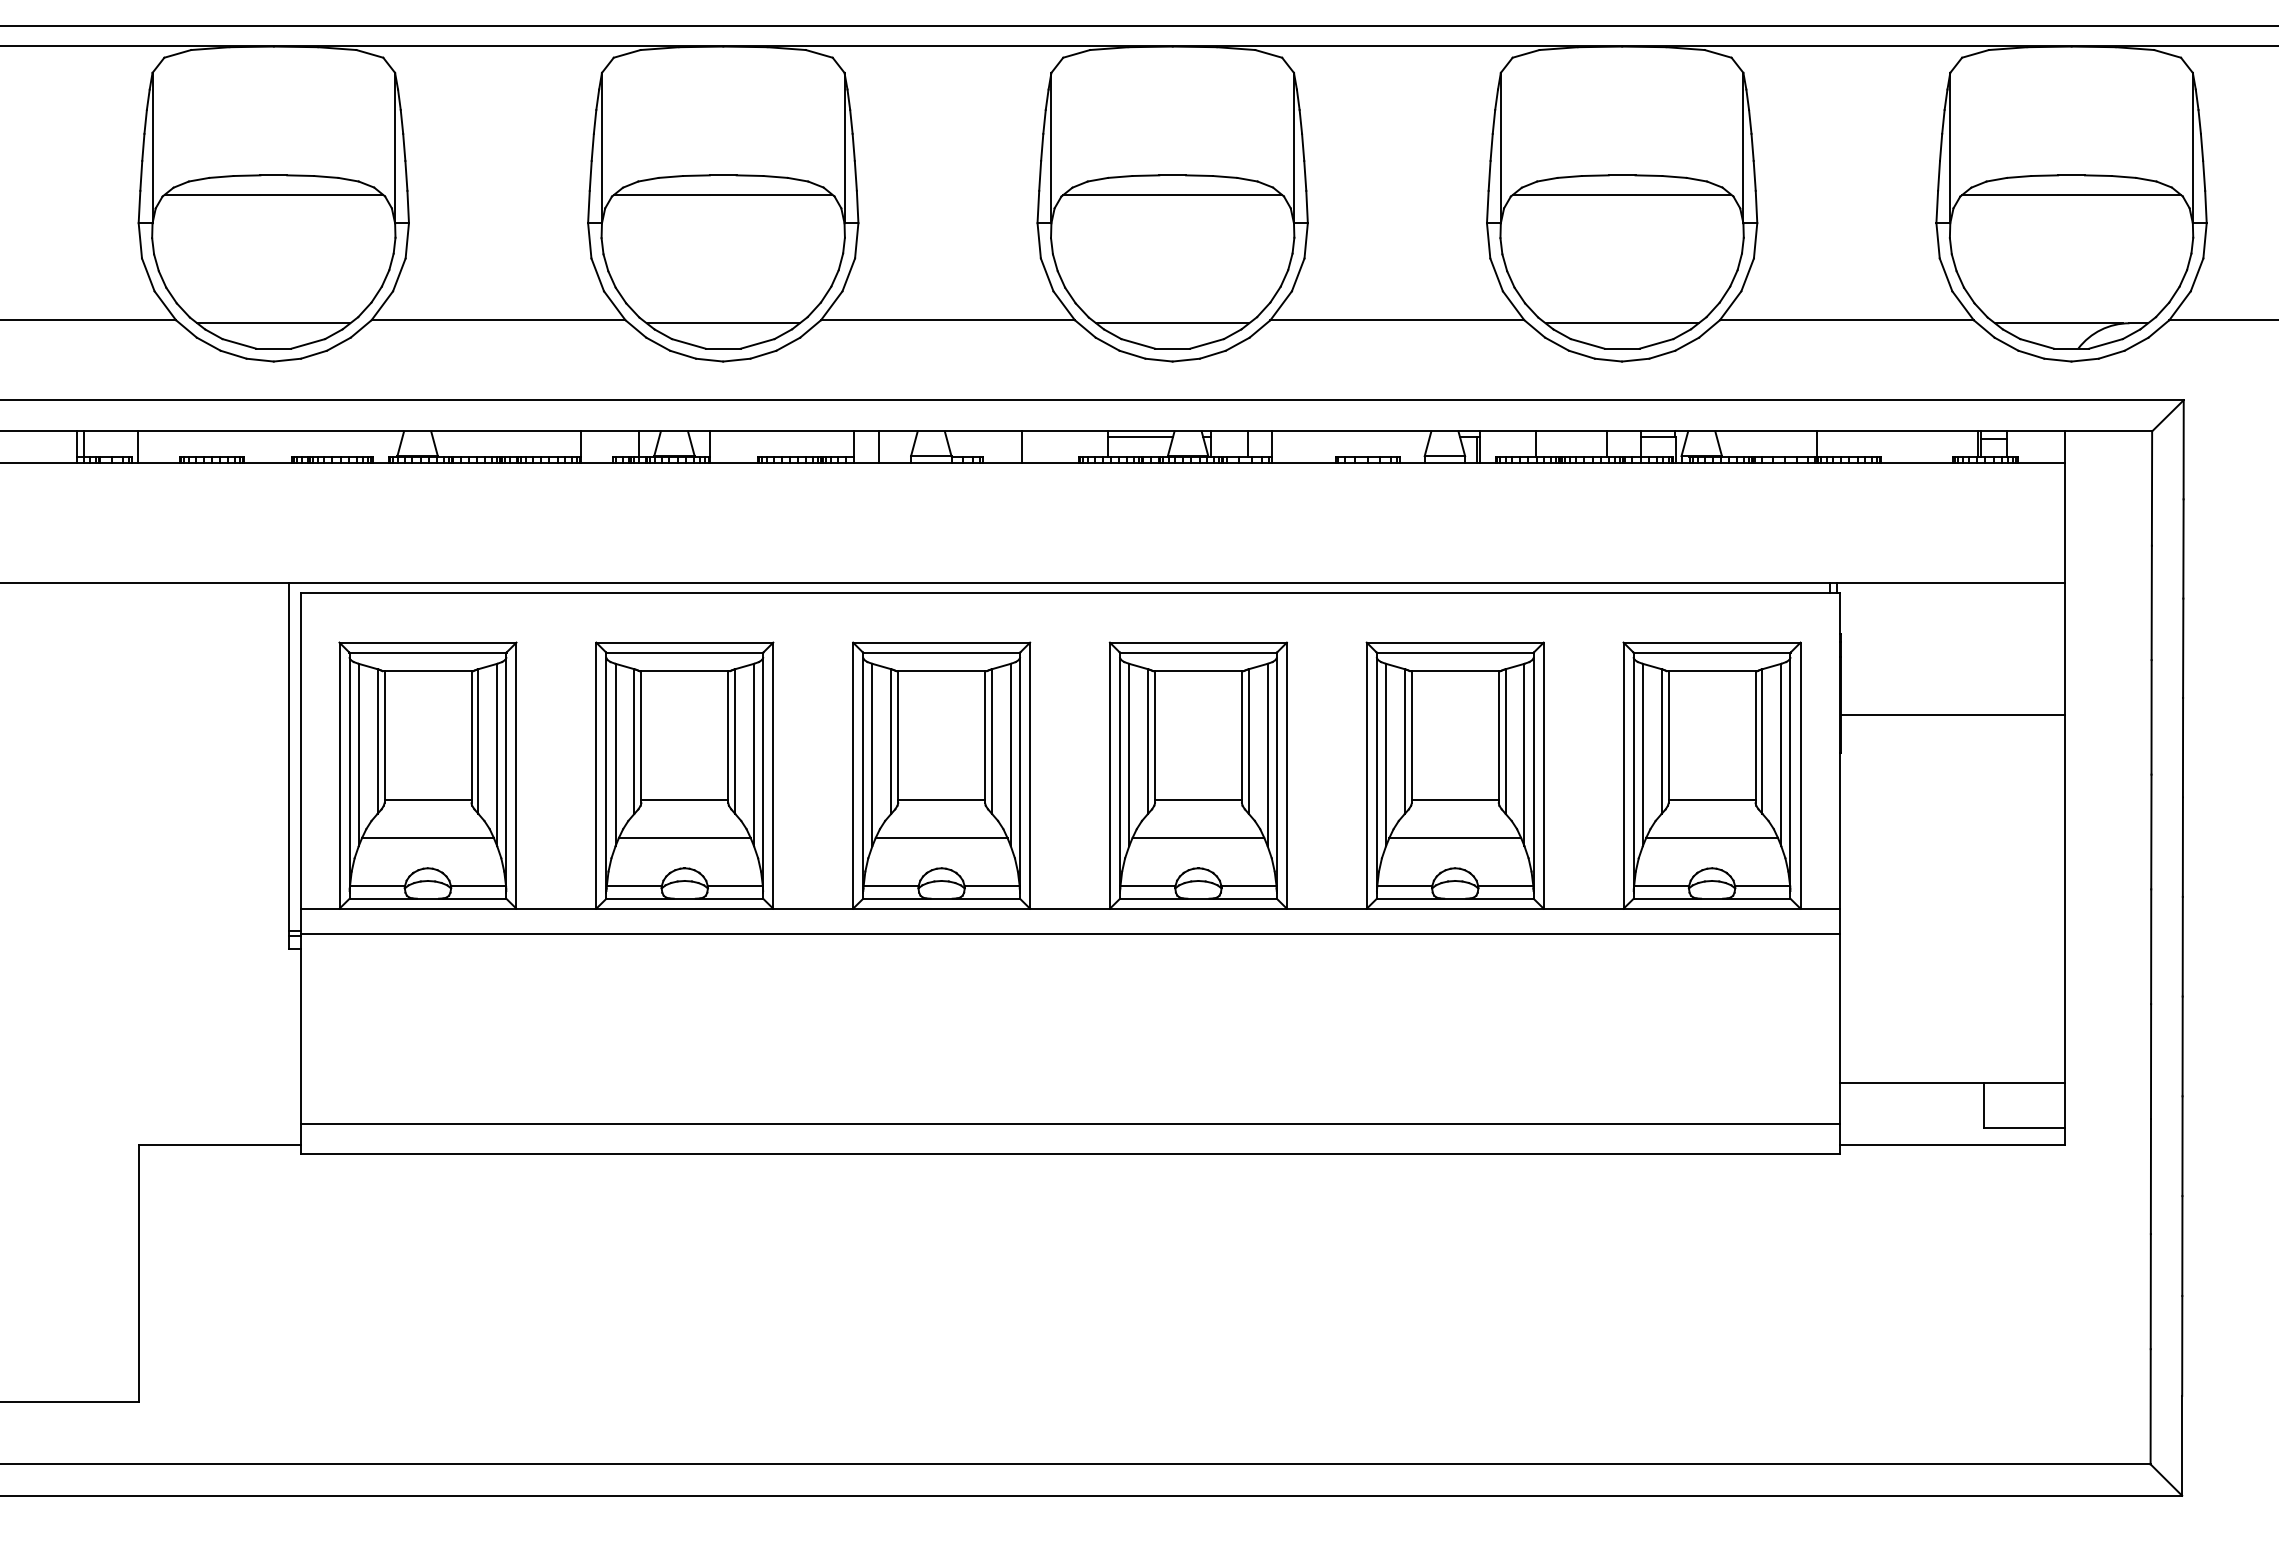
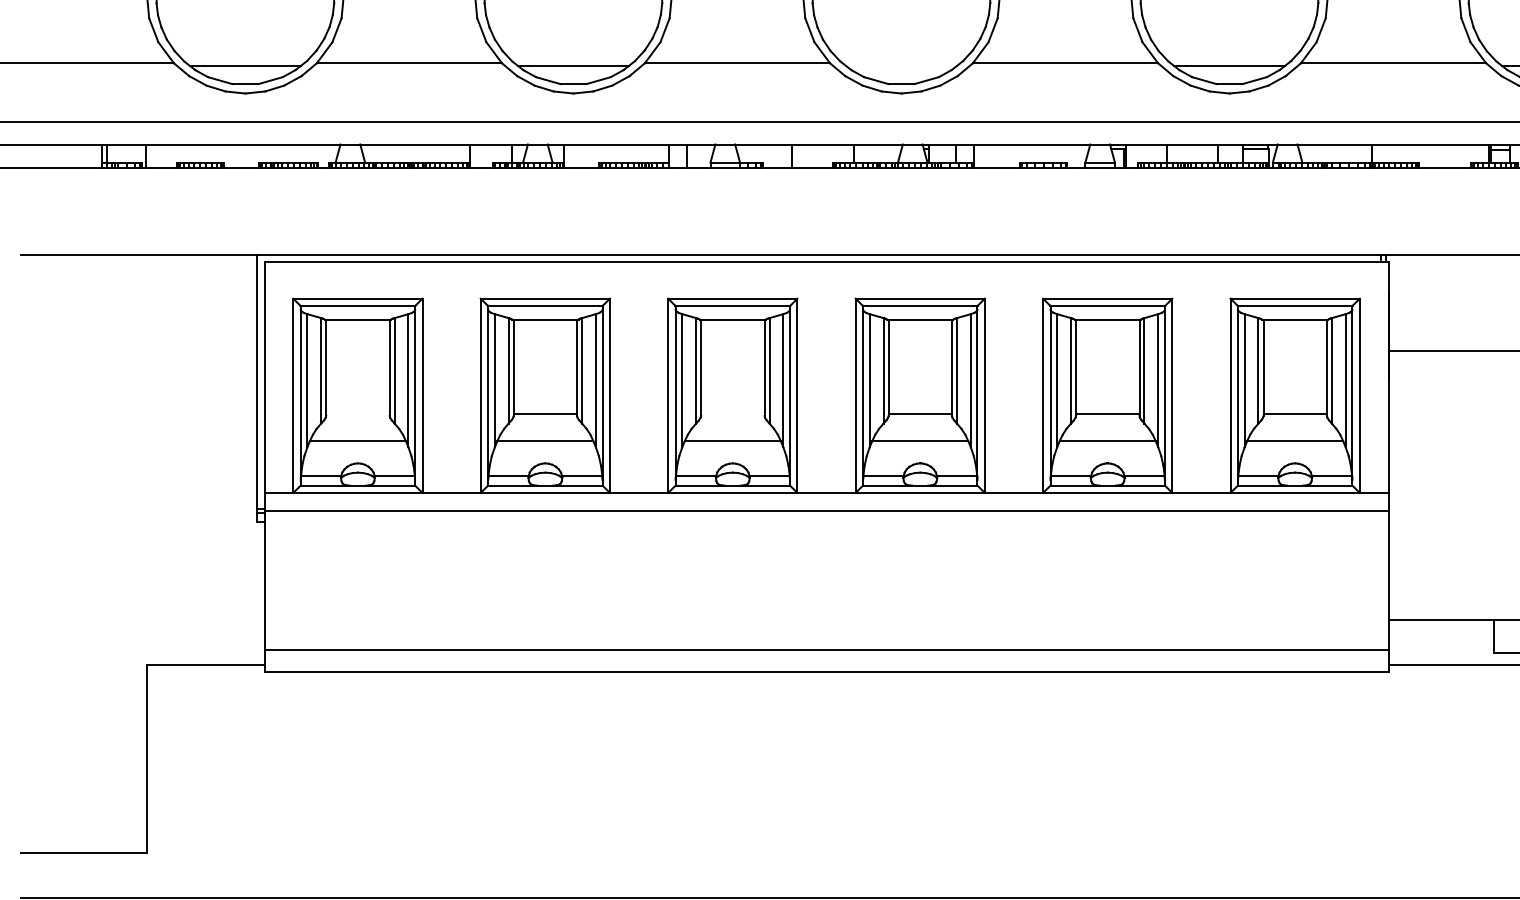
line: (1172, 323) -> (901, 65), removed
line: (1139, 437) -> (877, 148), removed
line: (427, 800) -> (357, 413), removed
line: (941, 800) -> (732, 413), removed

